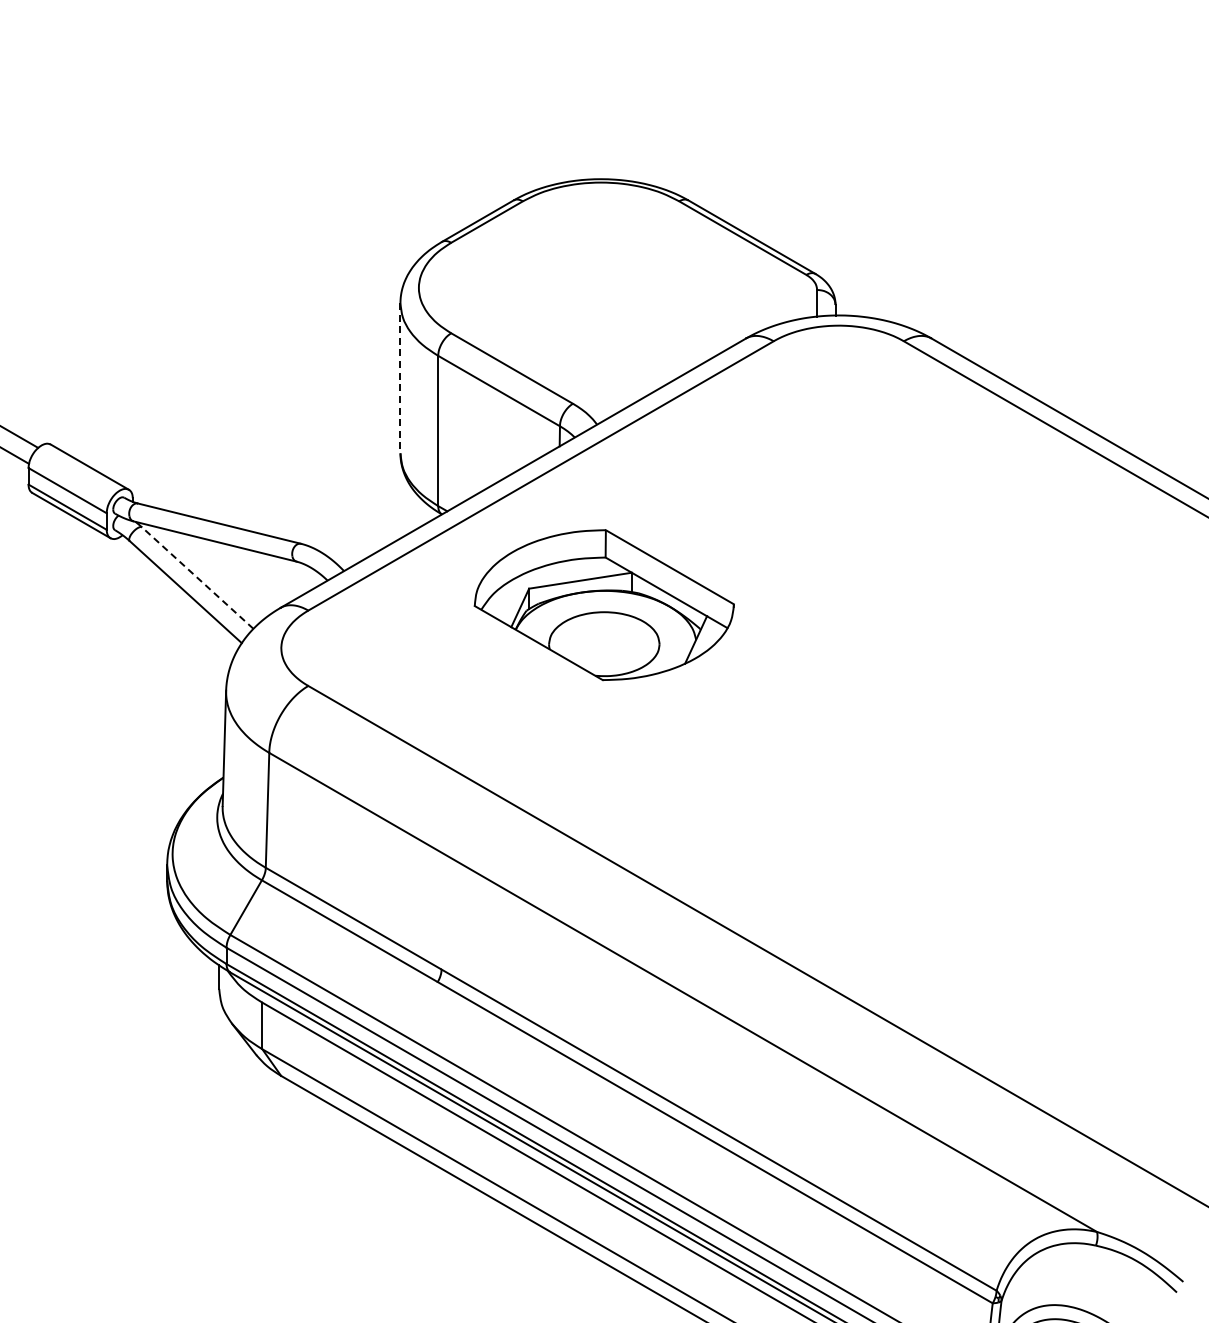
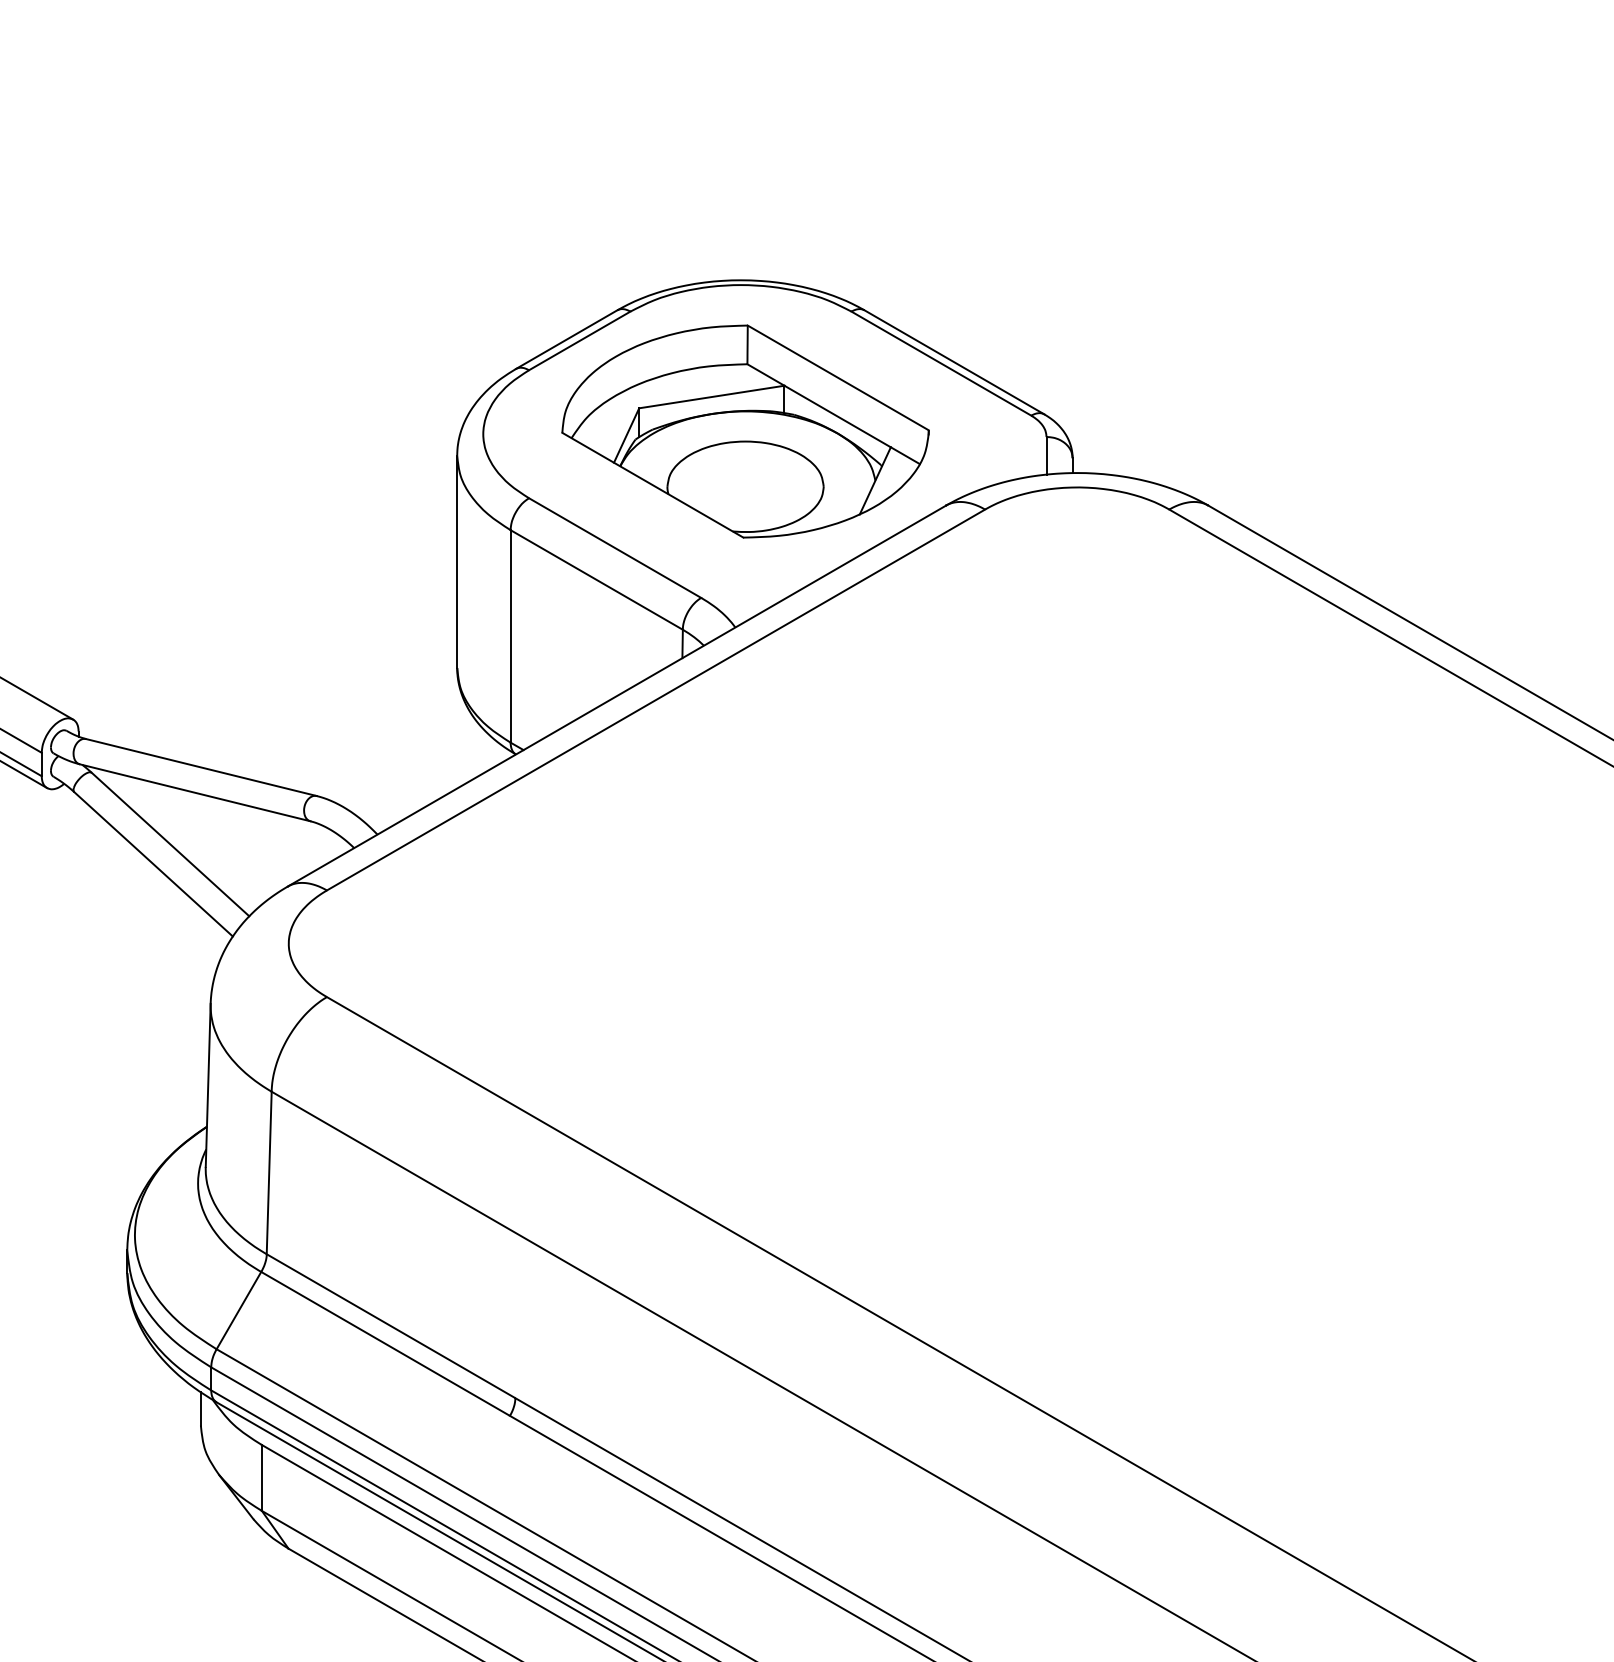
line: (400, 378) -> (457, 562), dashed -> solid
line: (197, 577) -> (170, 843), dashed -> solid
part: (603, 605) -> (744, 432), moved

